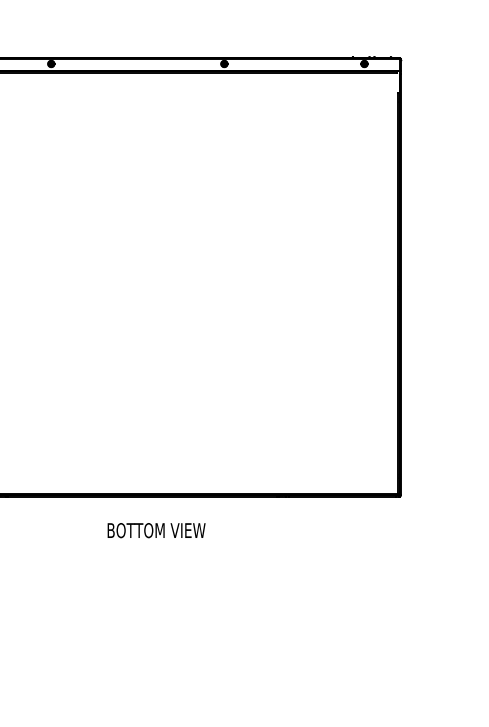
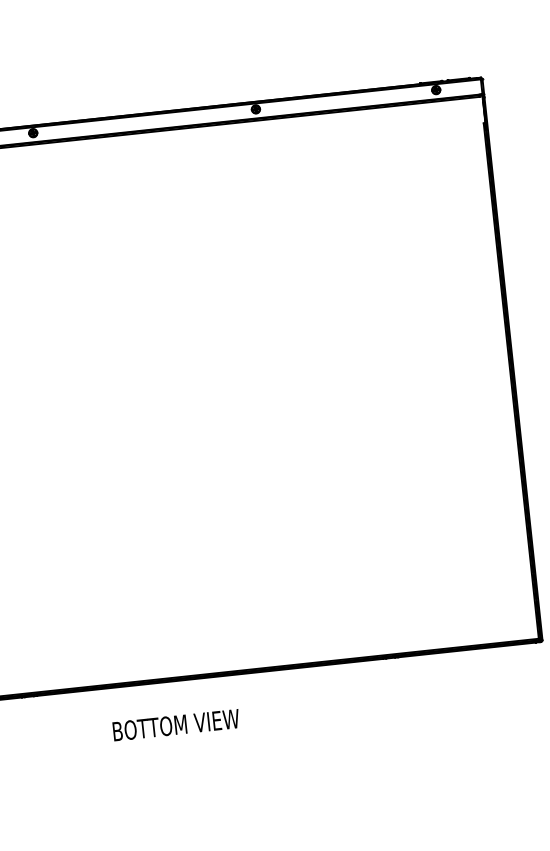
text: (156, 530) -> (176, 725), moved

